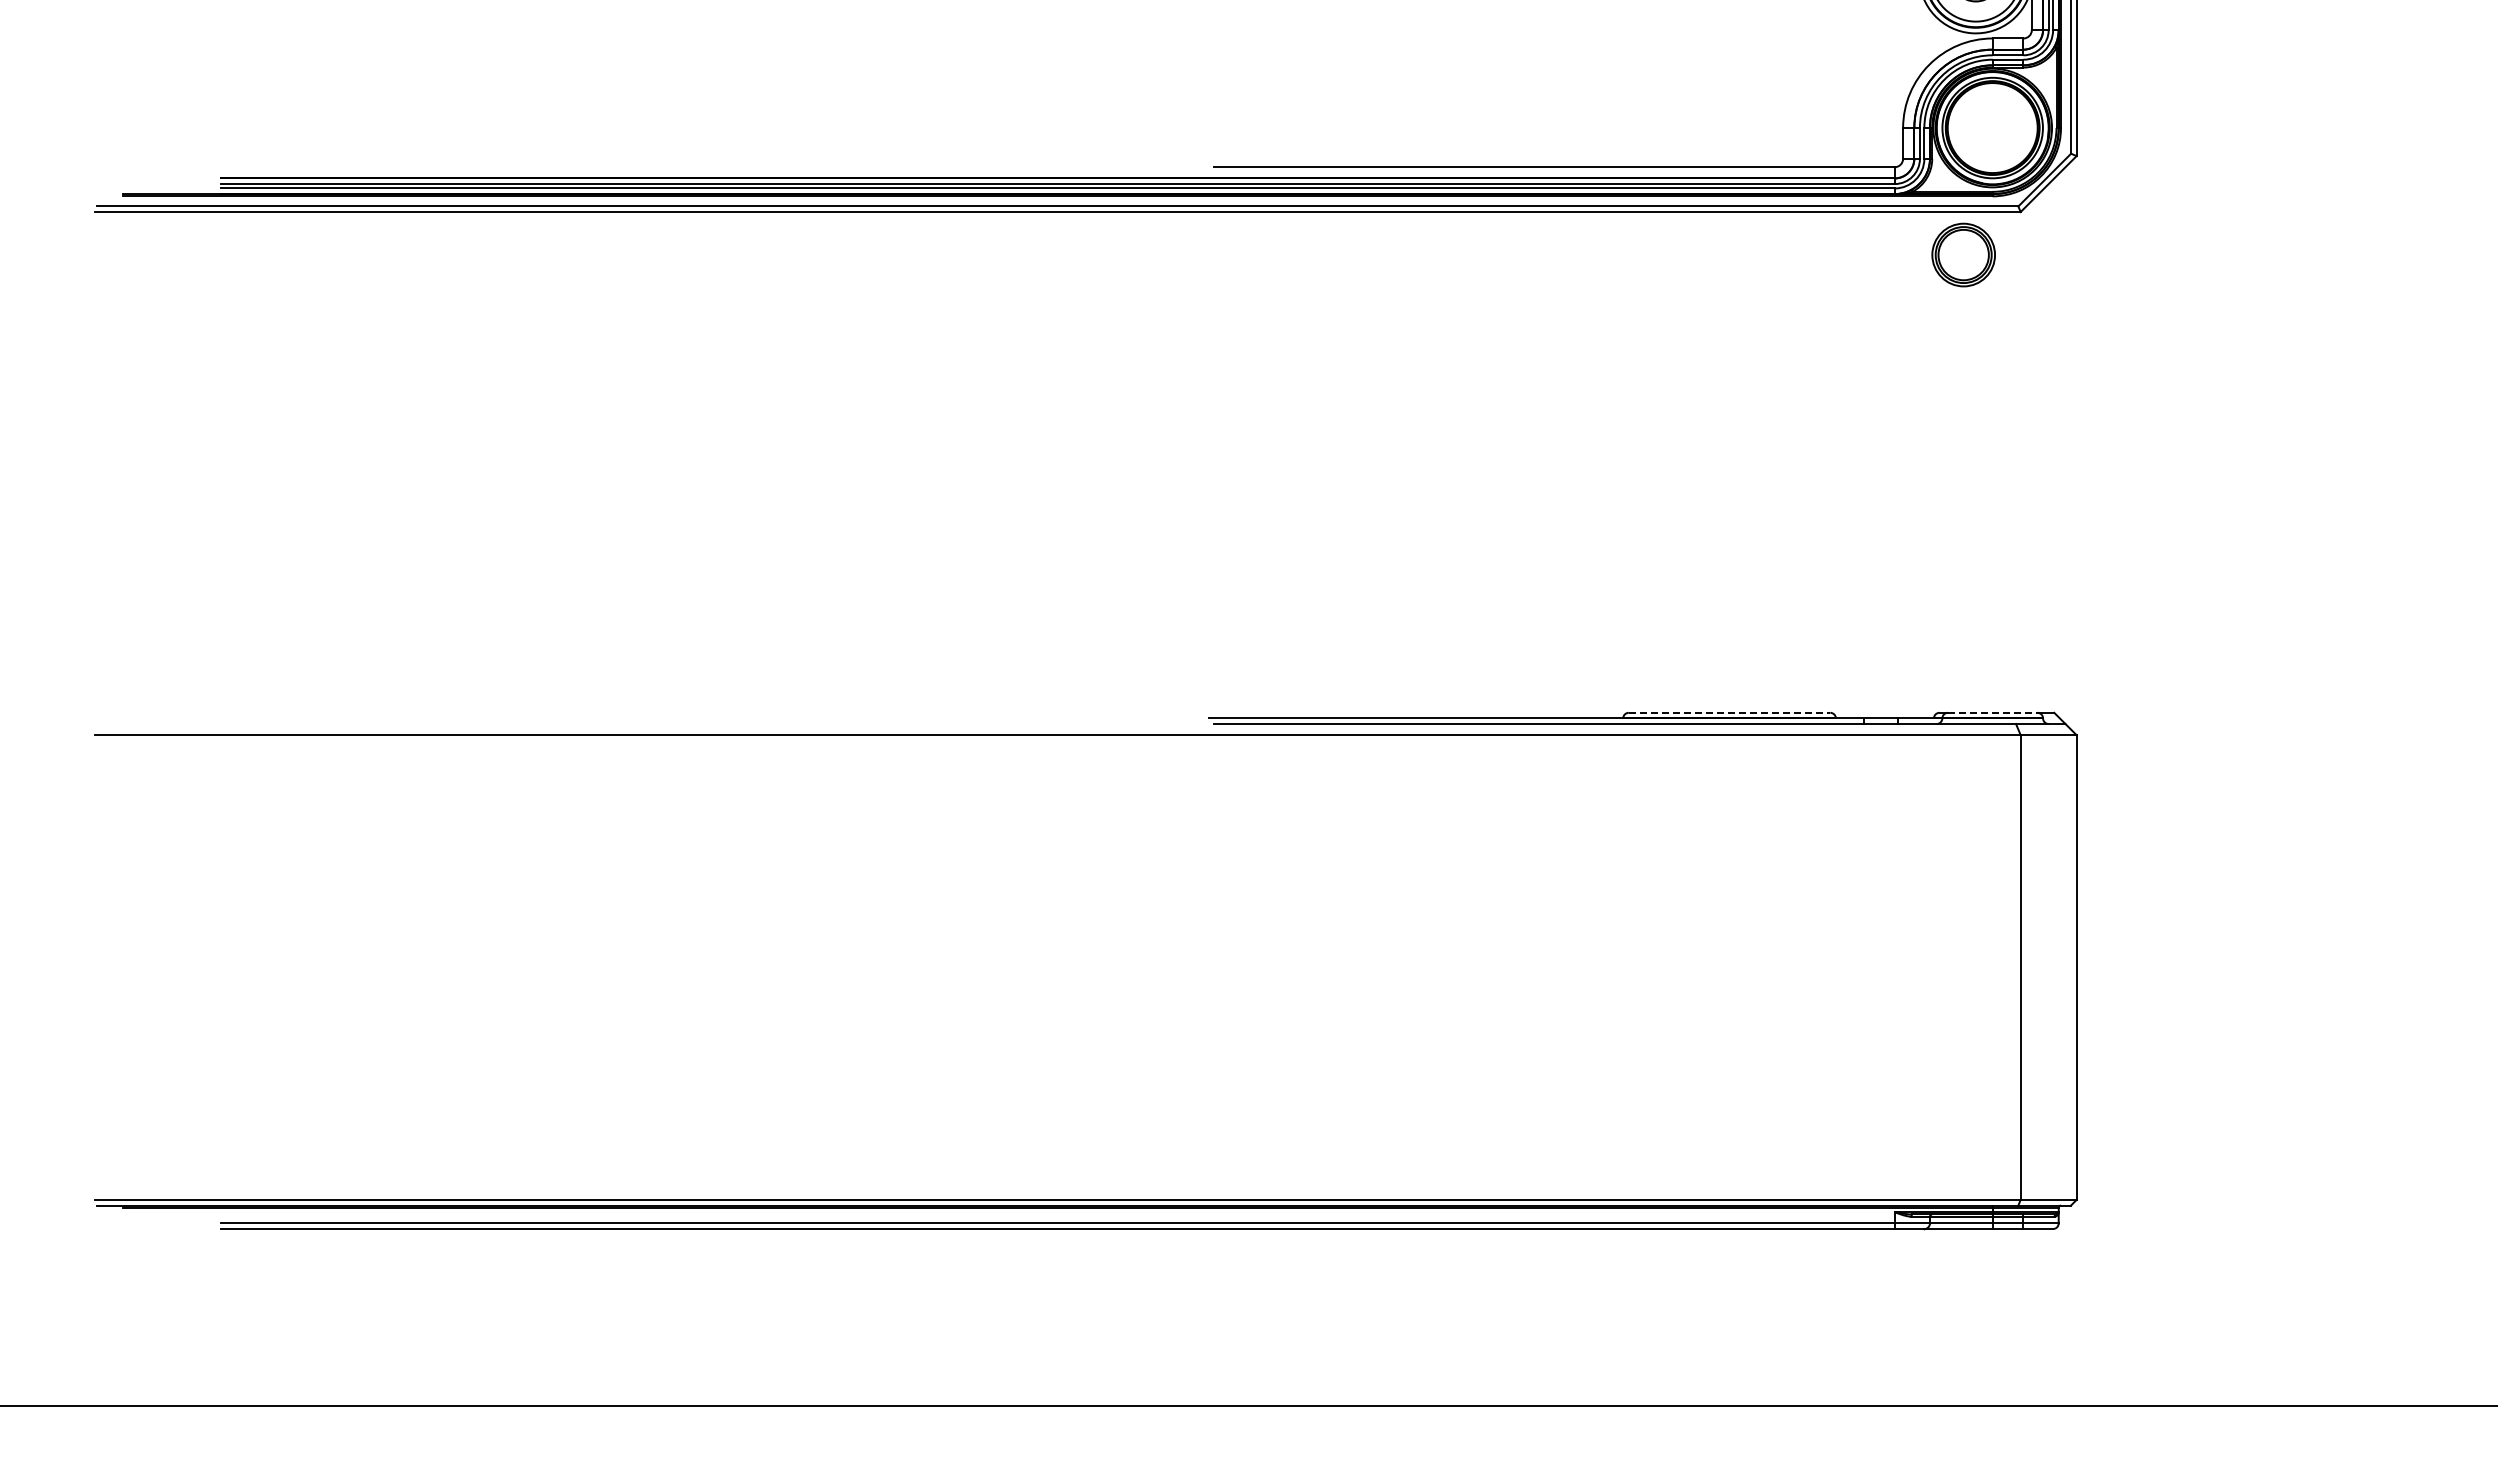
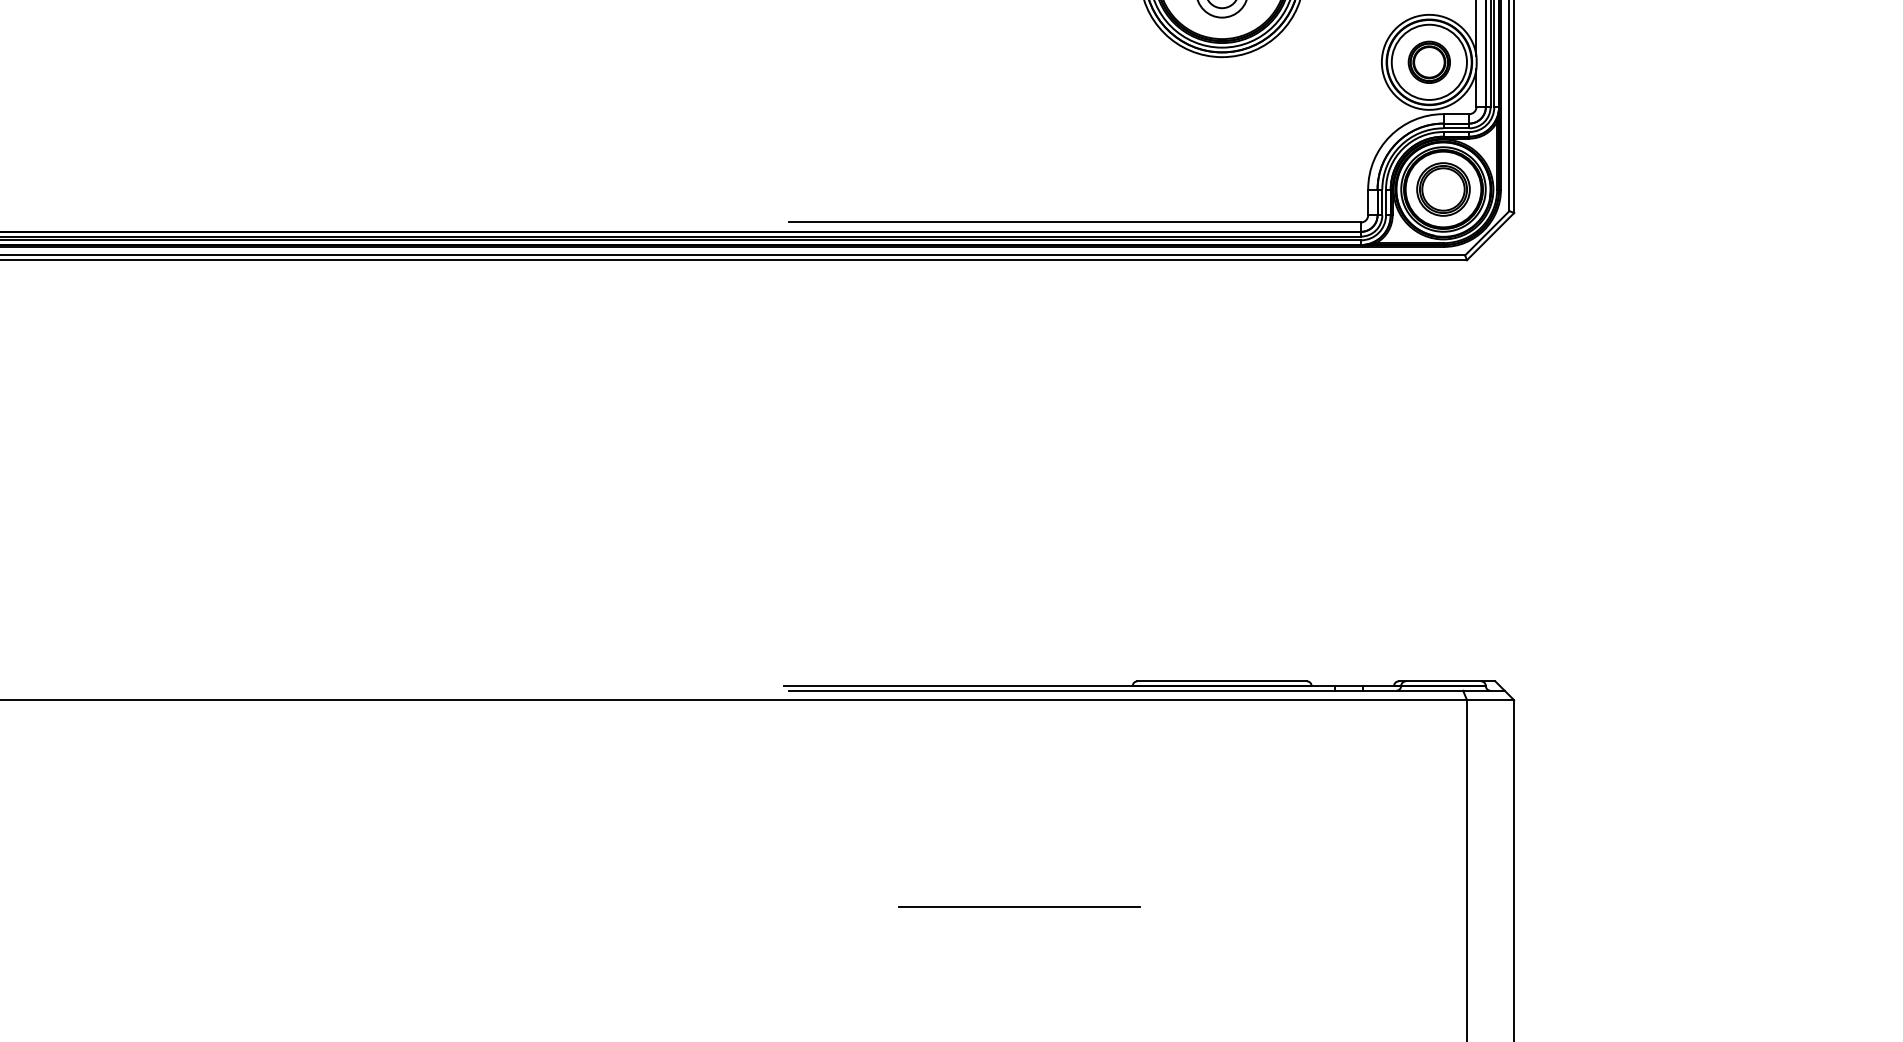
part: (1963, 254) -> (1443, 189), moved
line: (1729, 712) -> (1222, 681), dashed -> solid
line: (1992, 712) -> (1443, 681), dashed -> solid
line: (1488, 981) -> (1019, 907), added

